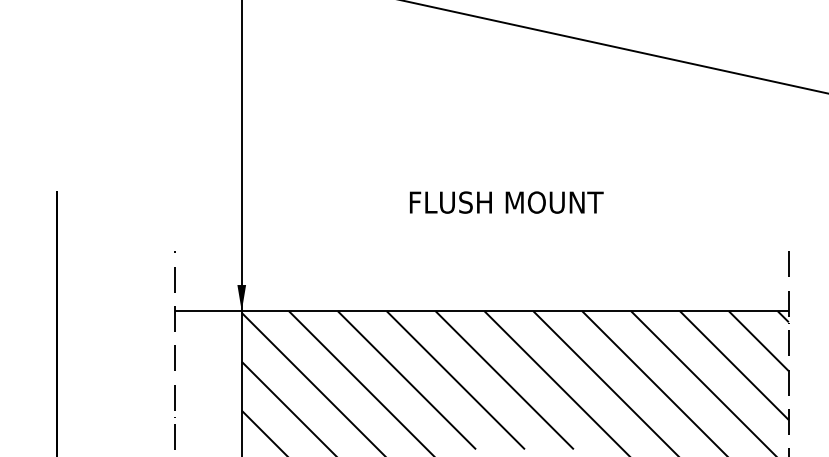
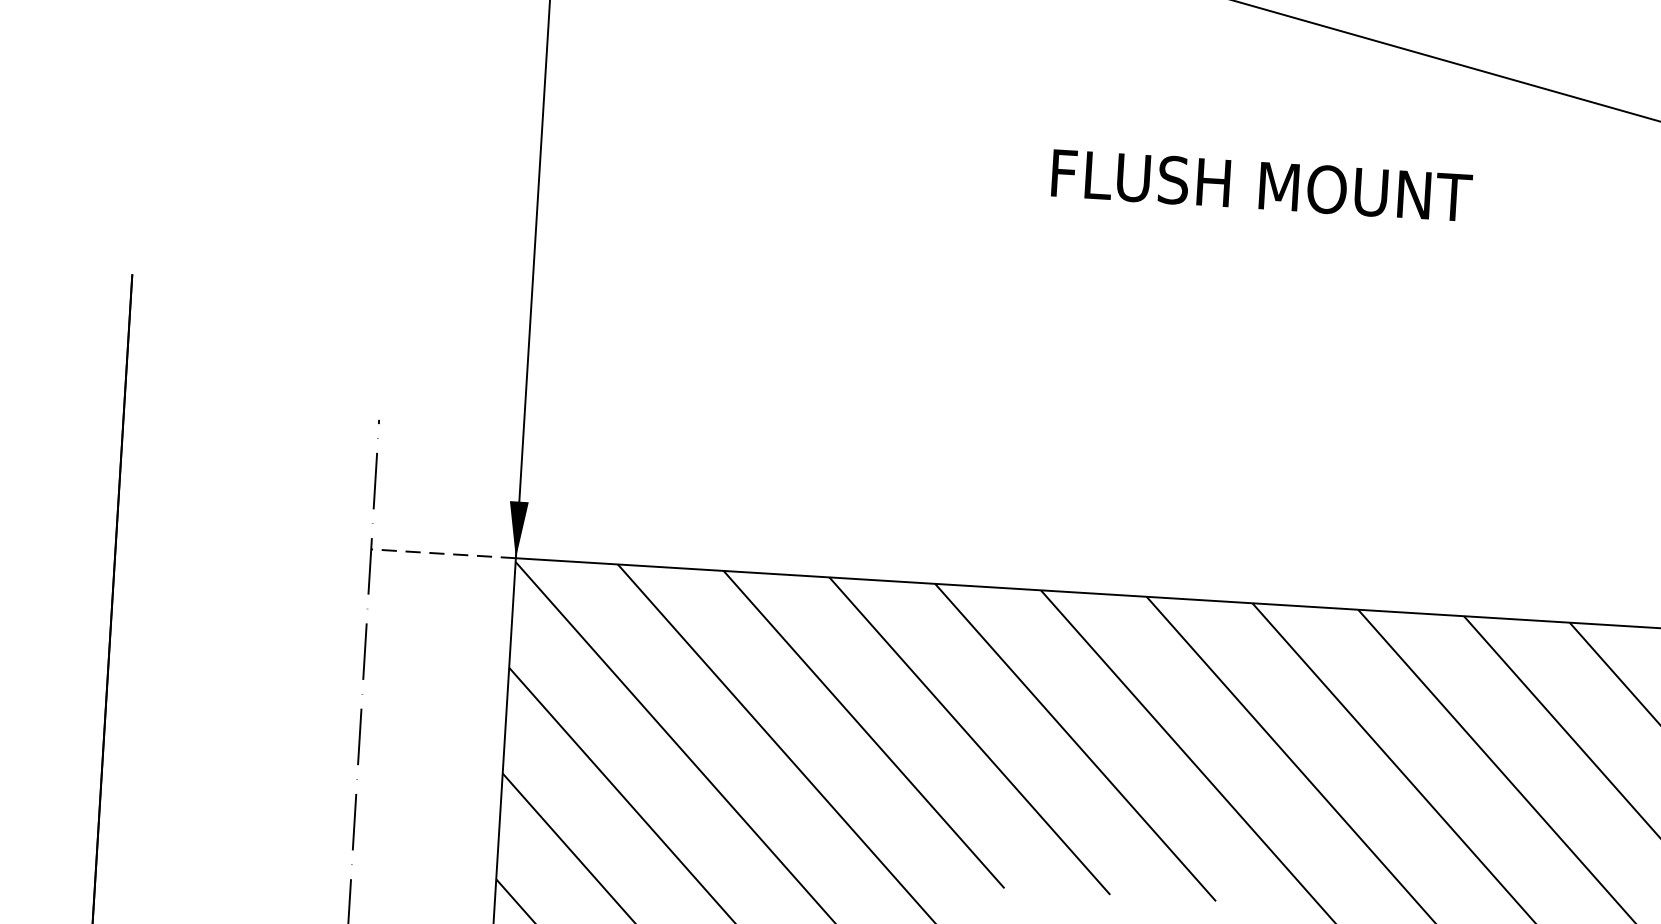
text: (506, 202) -> (1261, 185), moved
line: (207, 311) -> (441, 554), solid -> dashed

